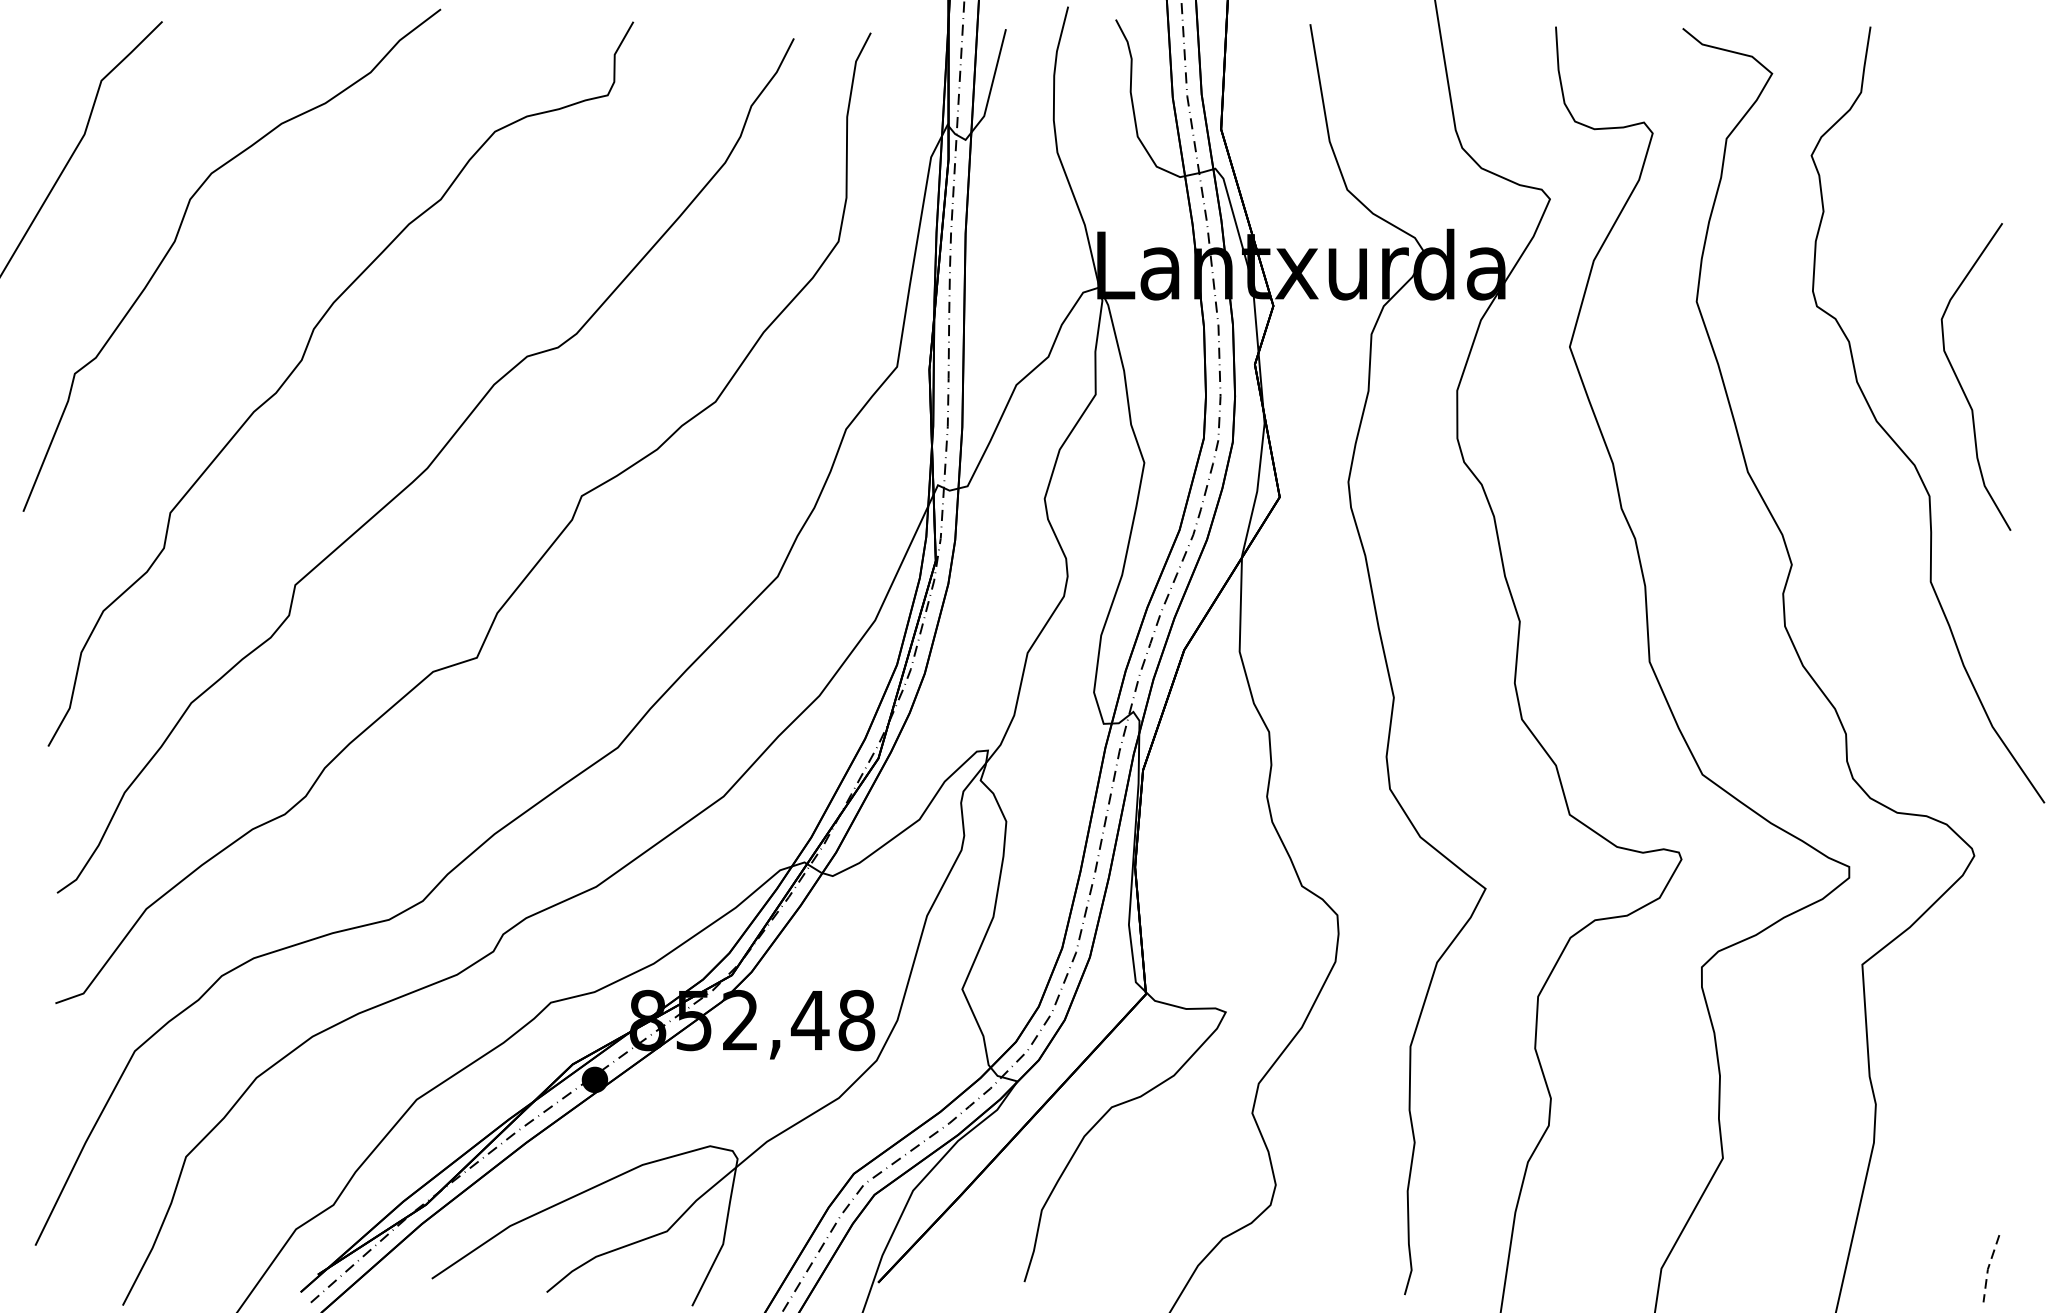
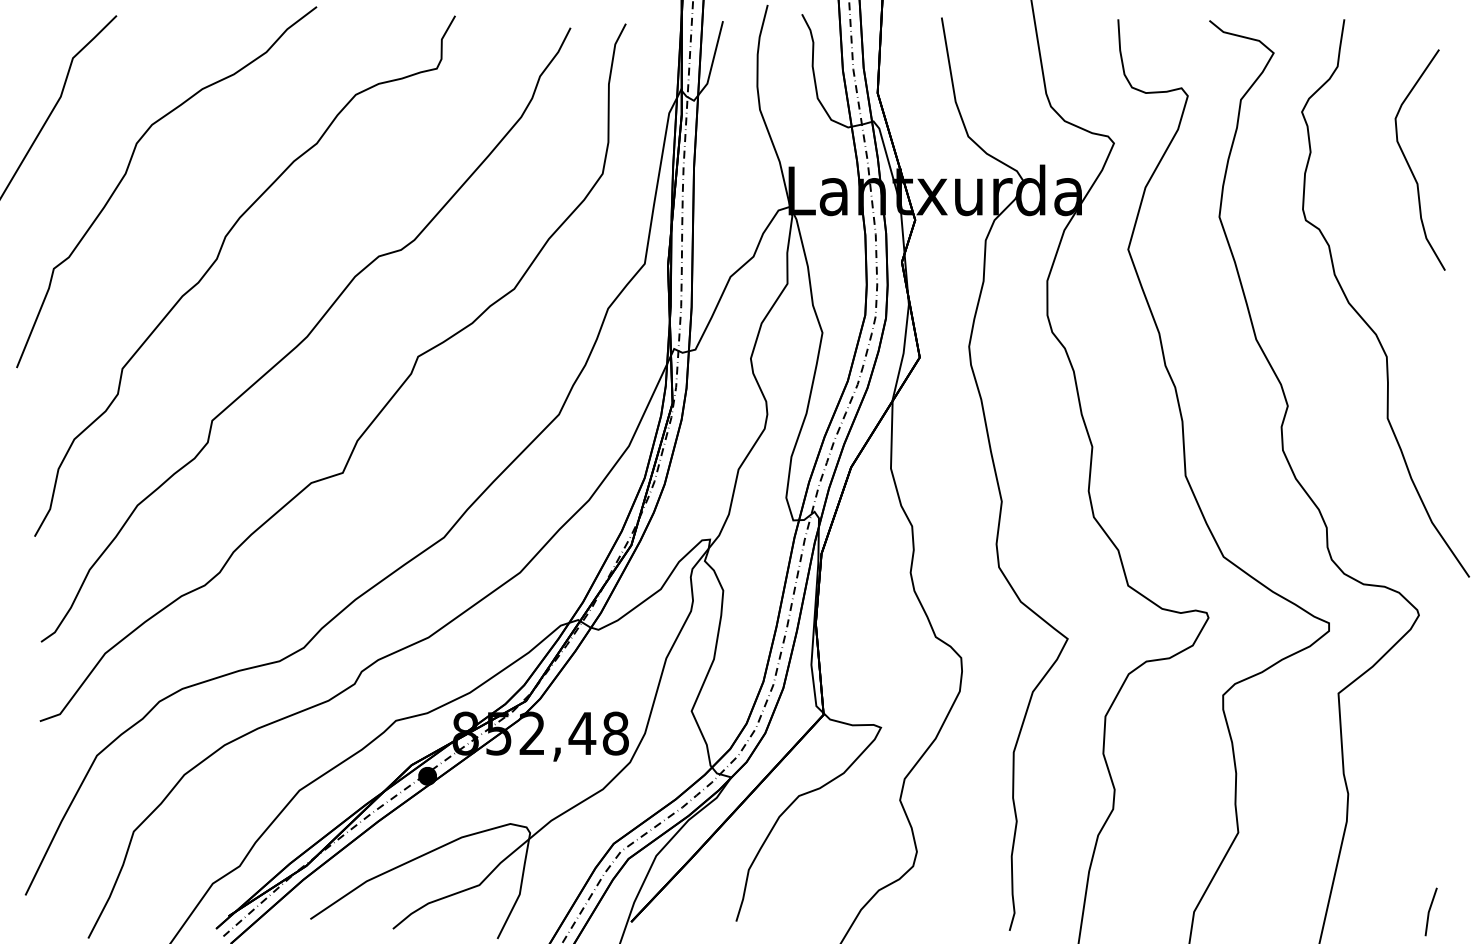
curve: (1961, 383) -> (1409, 164), moved
line: (1987, 1269) -> (1428, 912), dashed -> solid

